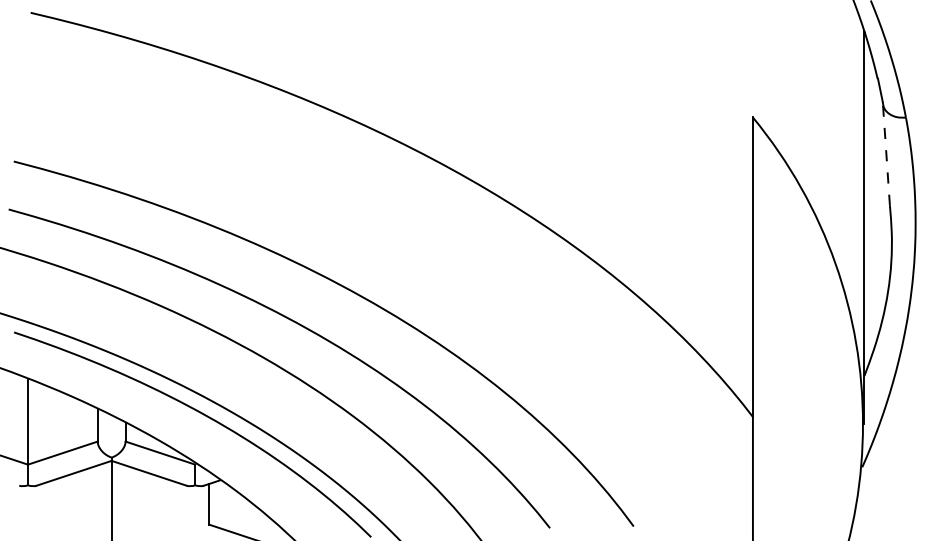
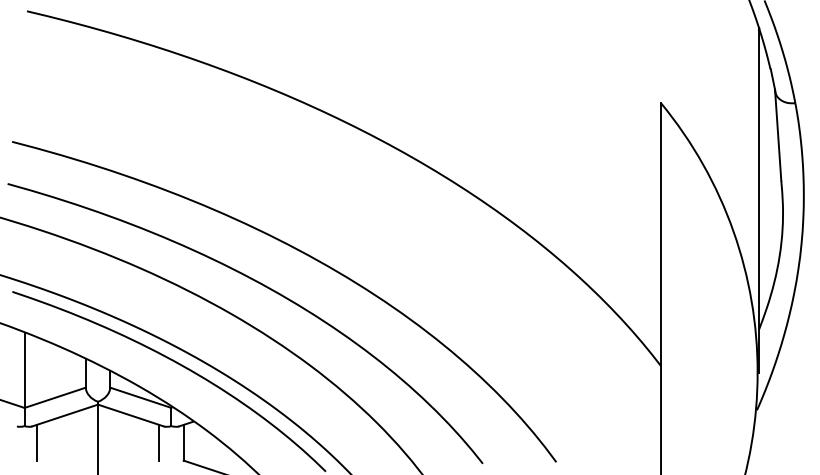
line: (886, 153) -> (778, 134), dashed -> solid
line: (41, 503) -> (36, 442), added
line: (181, 503) -> (159, 442), added

